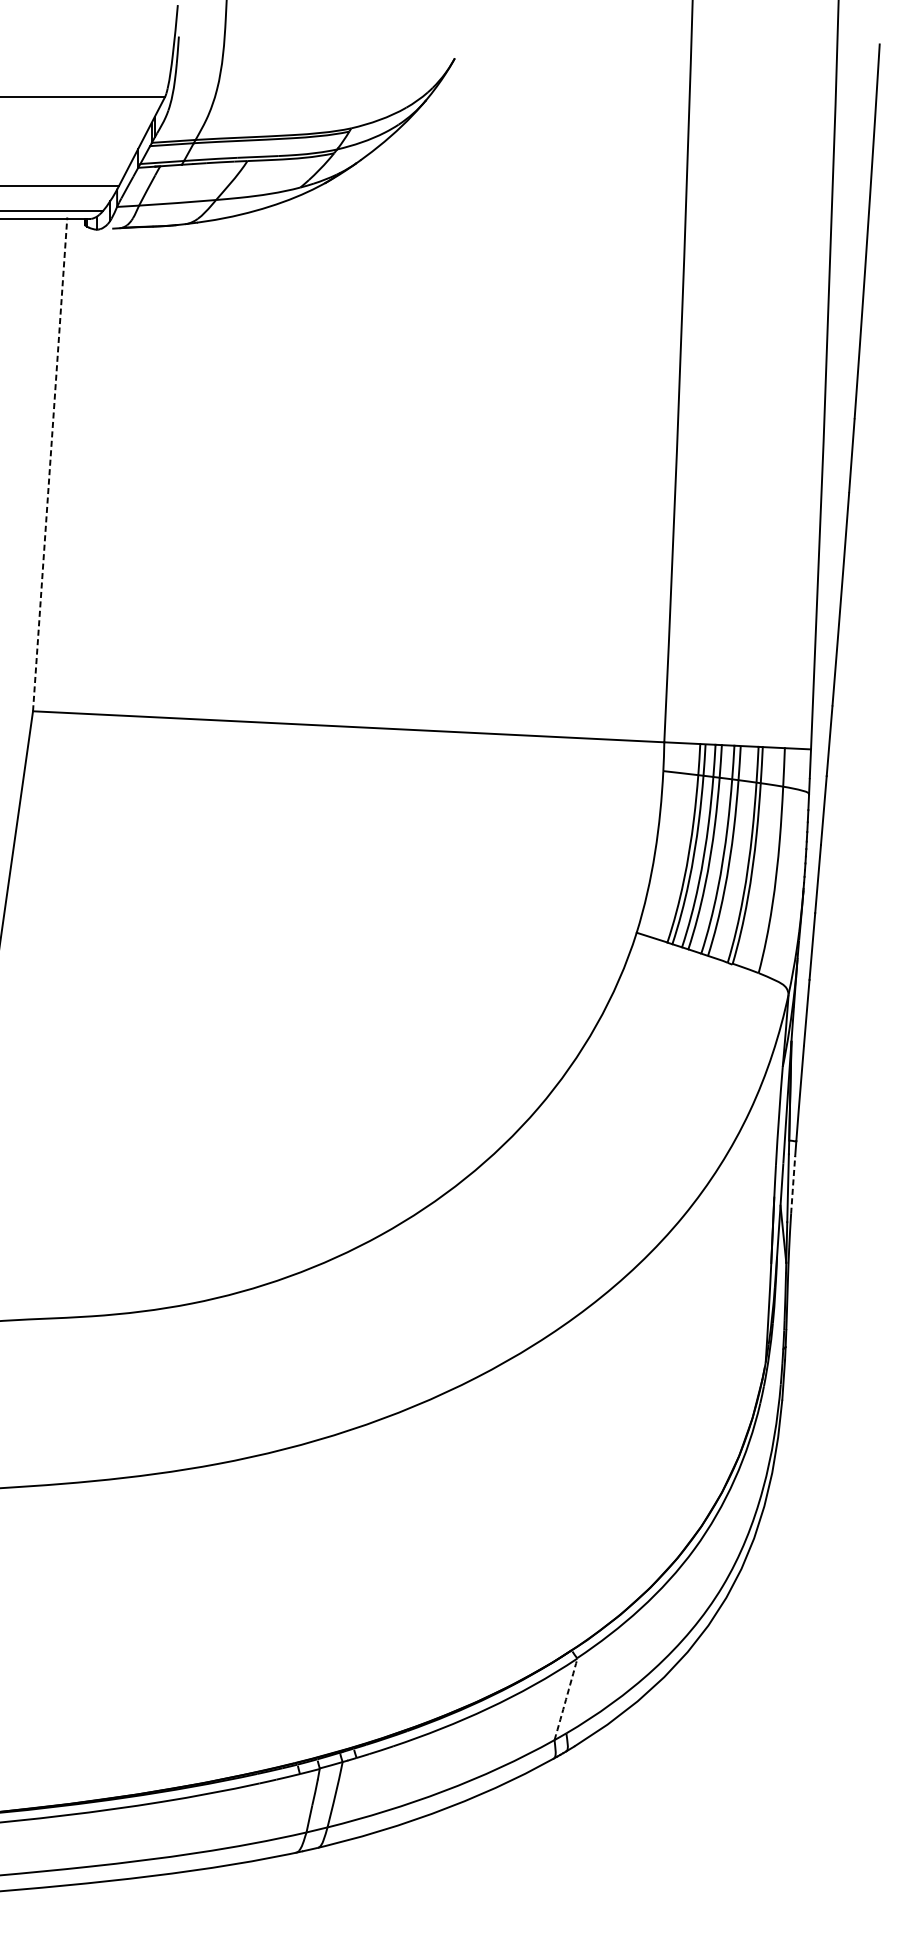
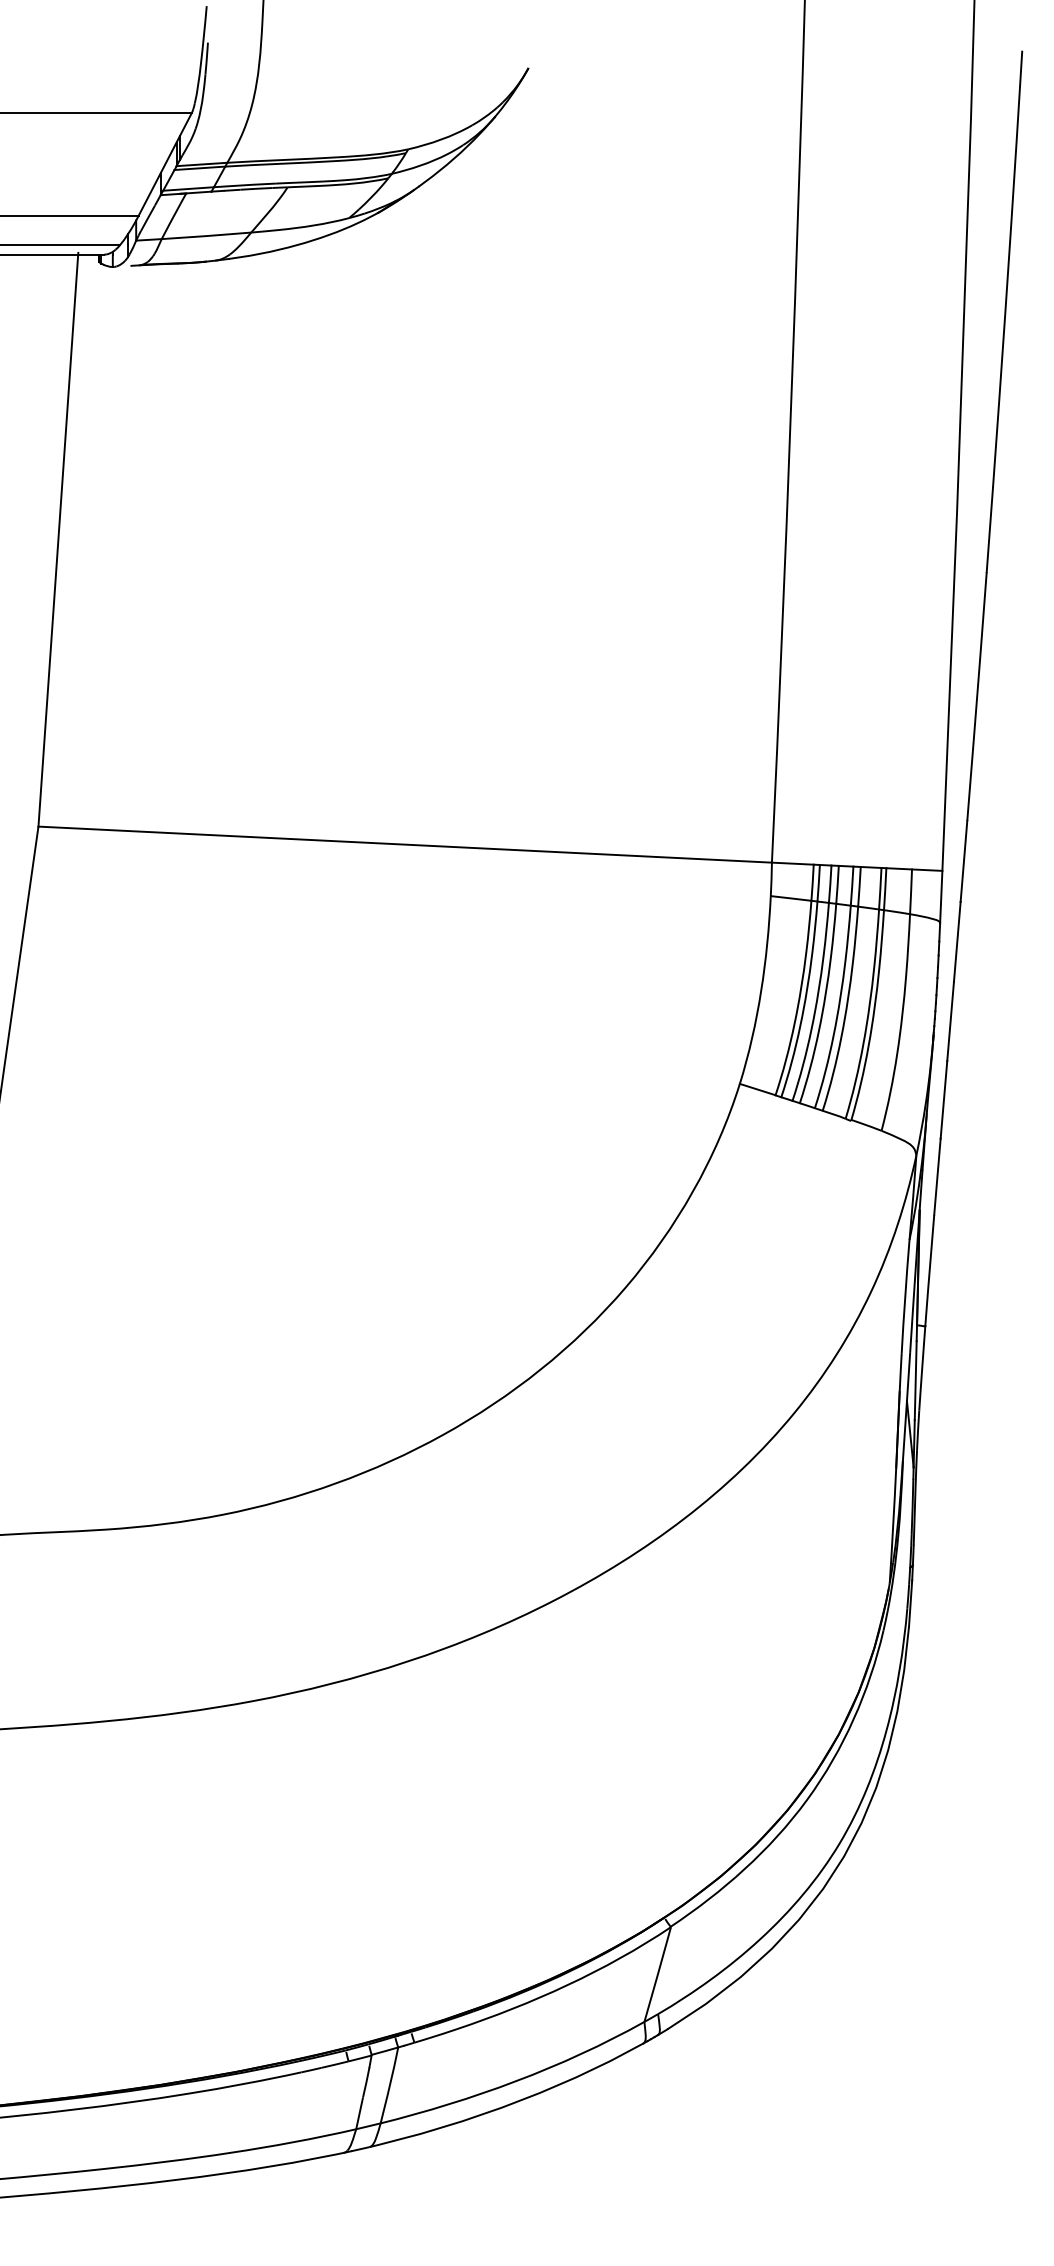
line: (50, 464) -> (58, 539), dashed -> solid
line: (793, 1184) -> (921, 1376), dashed -> solid
arc: (565, 1699) -> (657, 1974), dashed -> solid

